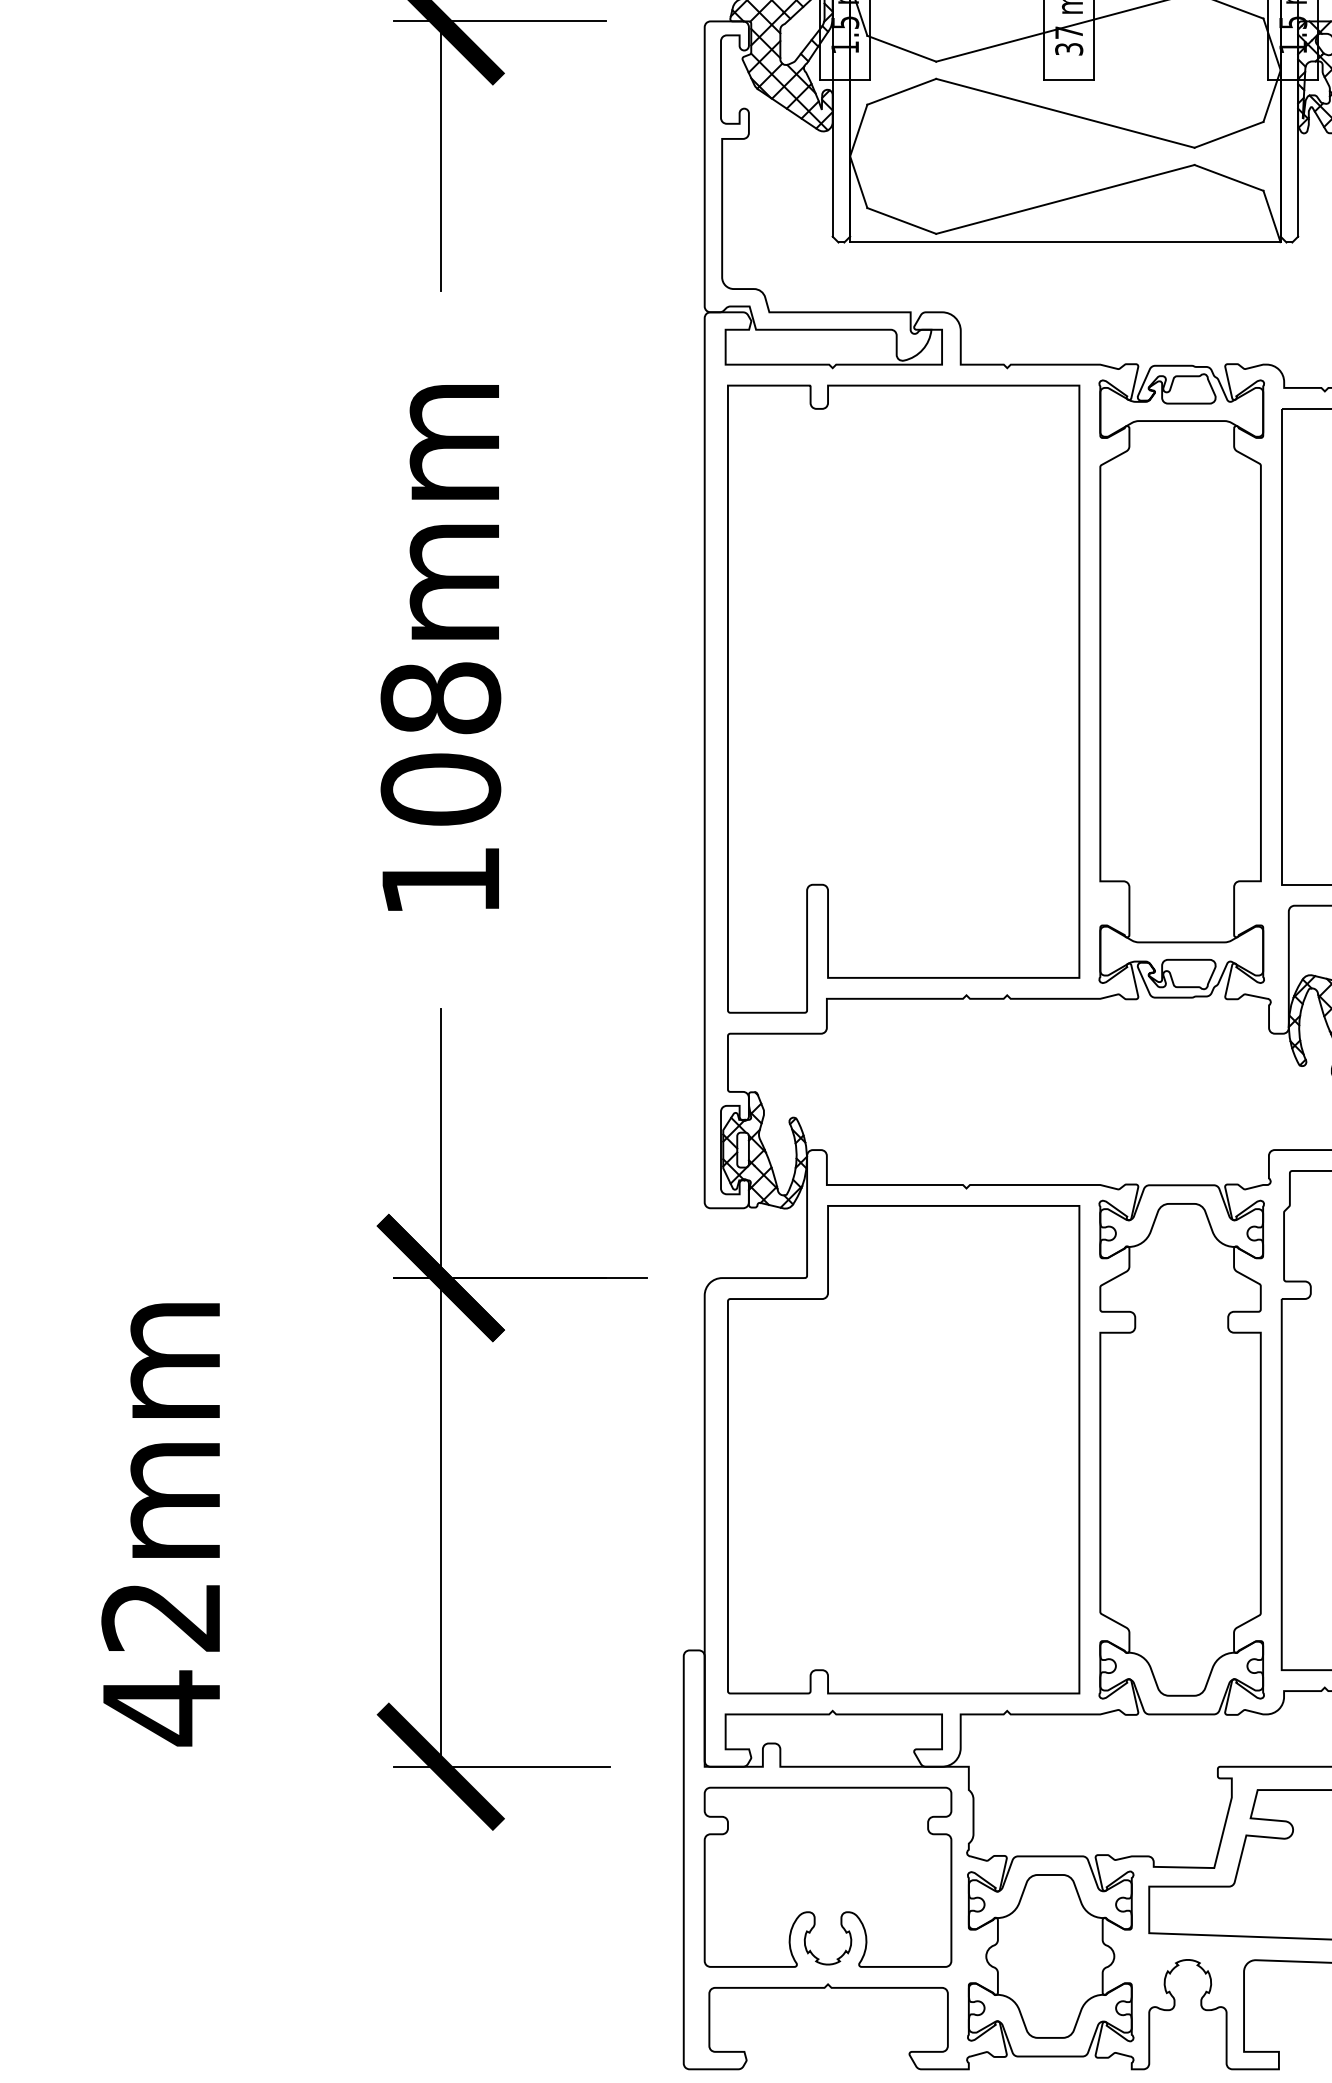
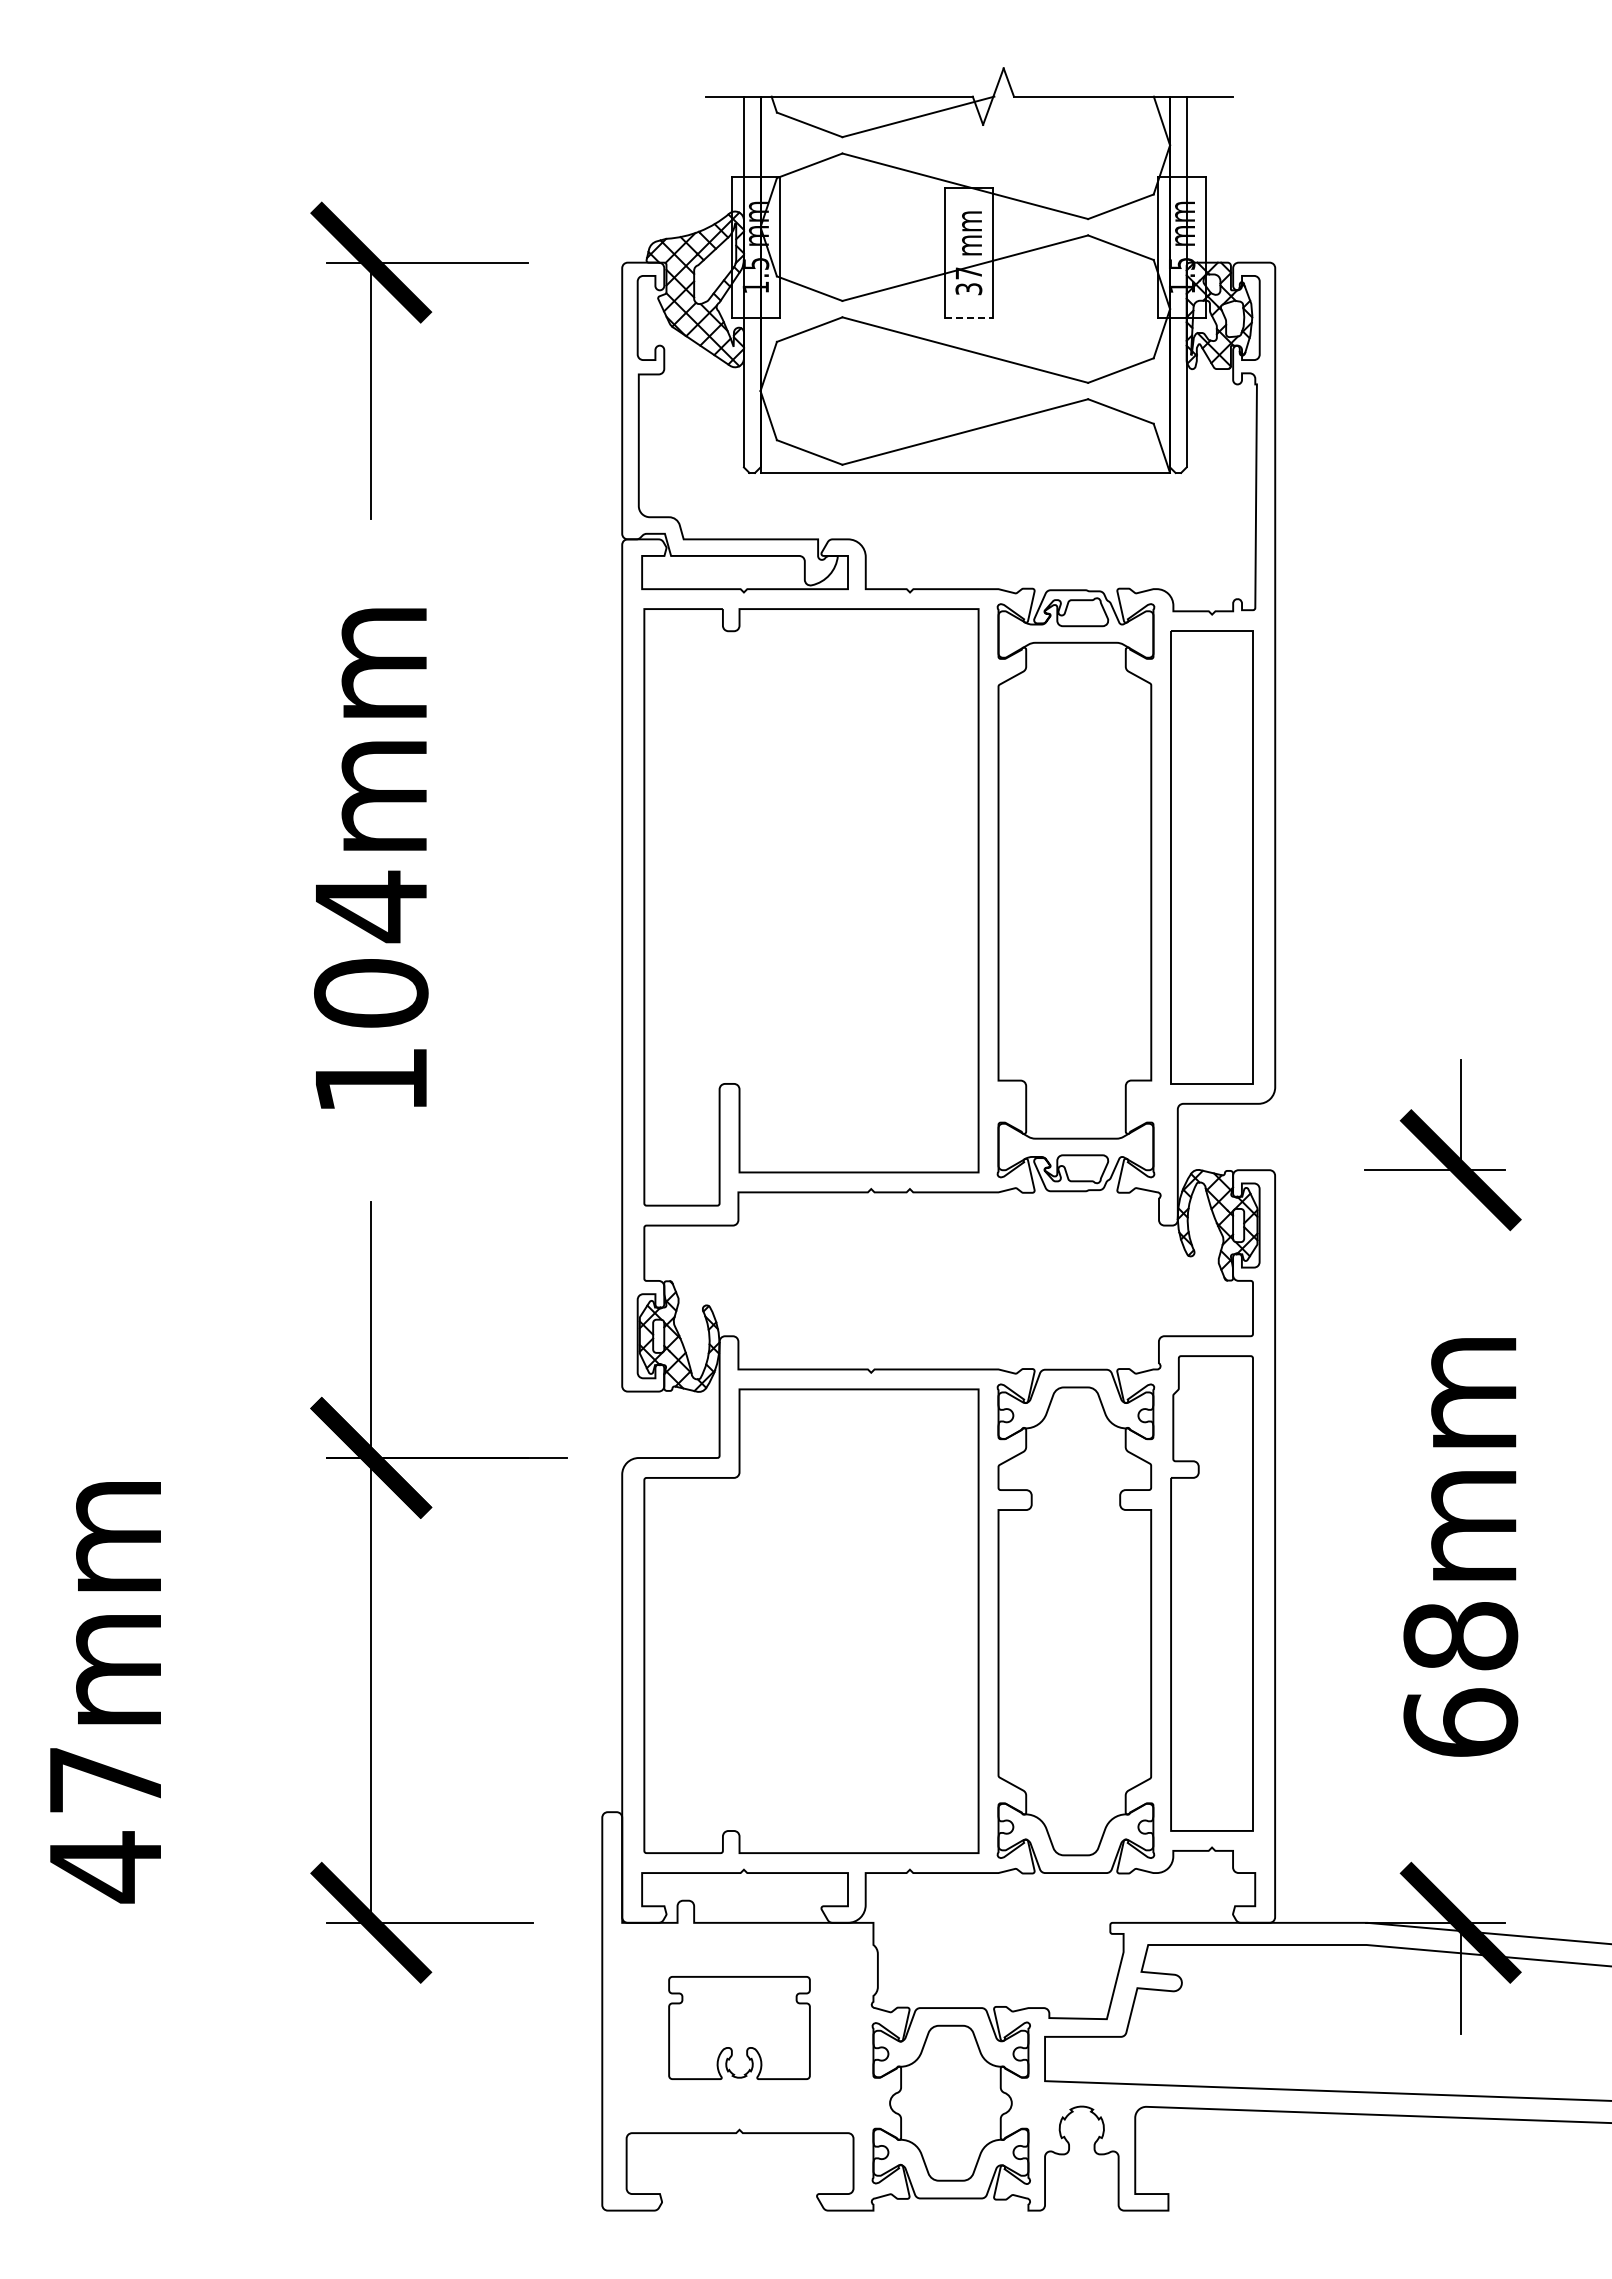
line: (1068, 80) -> (968, 318), solid -> dashed
text: (441, 698) -> (371, 906), 108mm -> 104mm
text: (160, 1617) -> (104, 1780), 42mm -> 47mm
part: (828, 1876) -> (739, 2027), size x0.6

